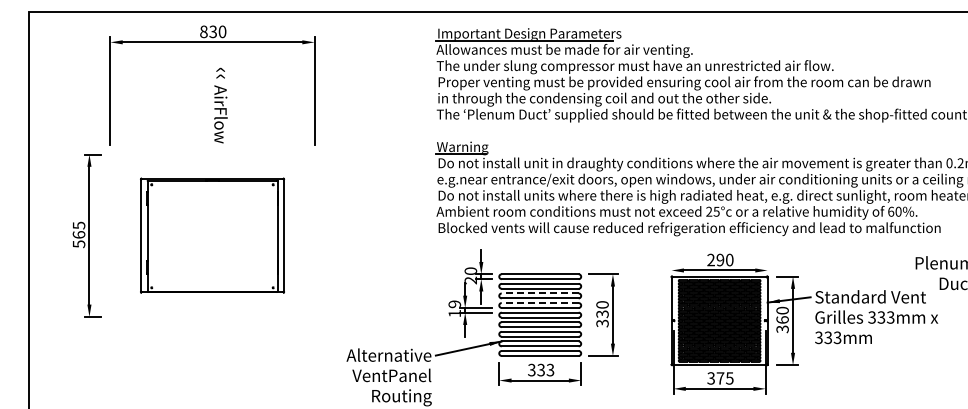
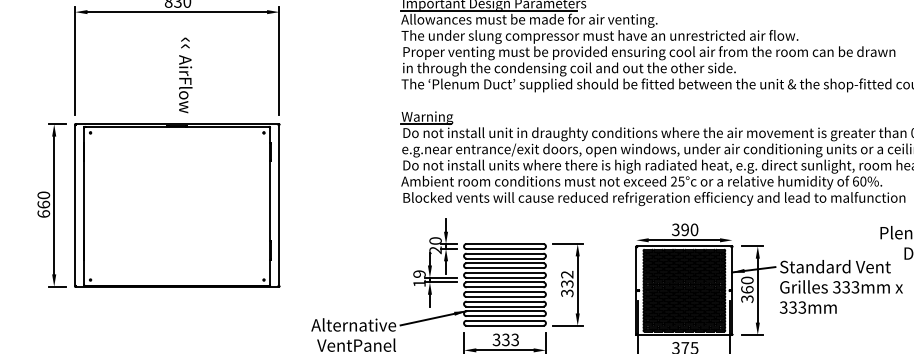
text: (78, 234) -> (43, 204), 565 -> 660
part: (212, 235) -> (177, 205), size x1.43
text: (710, 260) -> (675, 230), 290 -> 390
line: (540, 293) -> (505, 263), dashed -> solid
line: (540, 303) -> (505, 273), dashed -> solid
text: (602, 304) -> (567, 274), 330 -> 332

